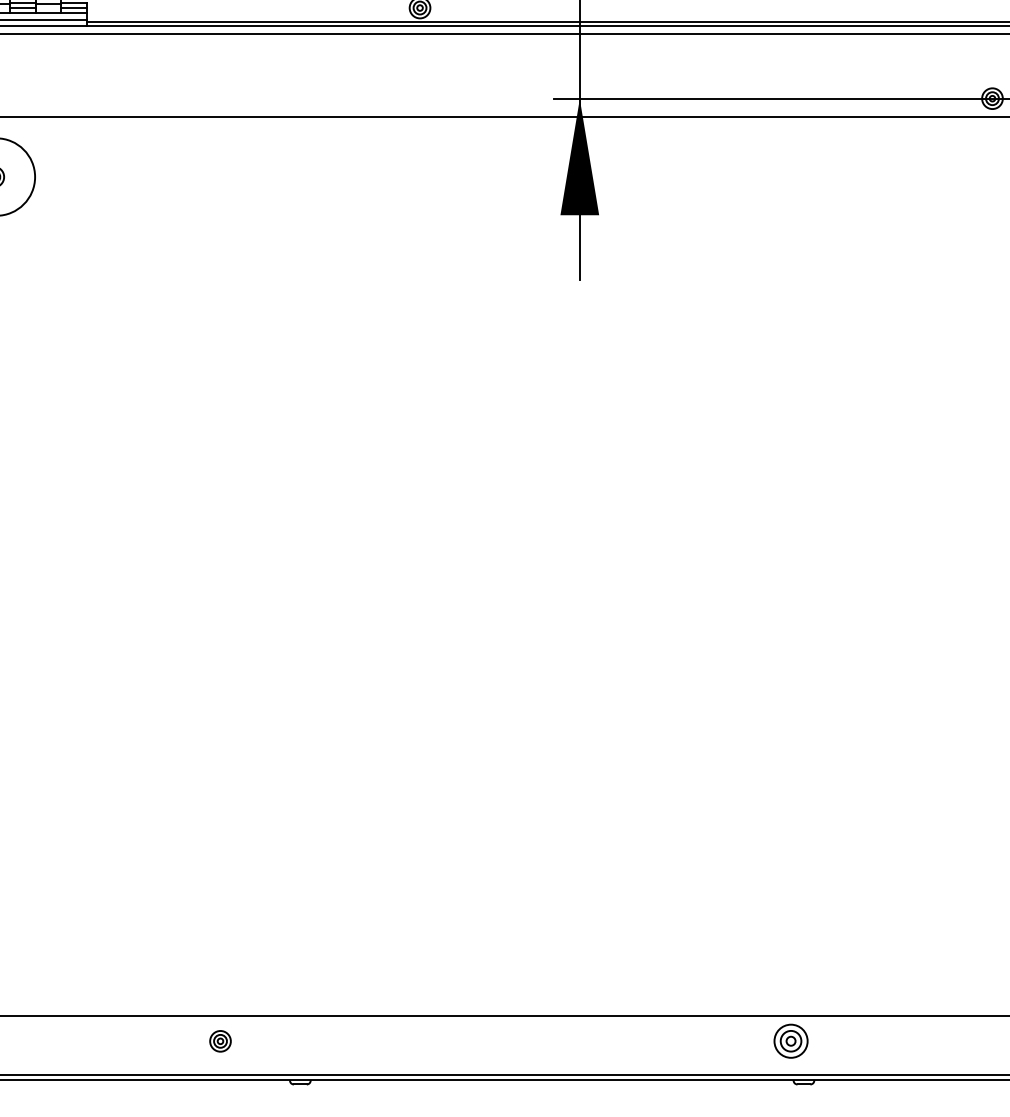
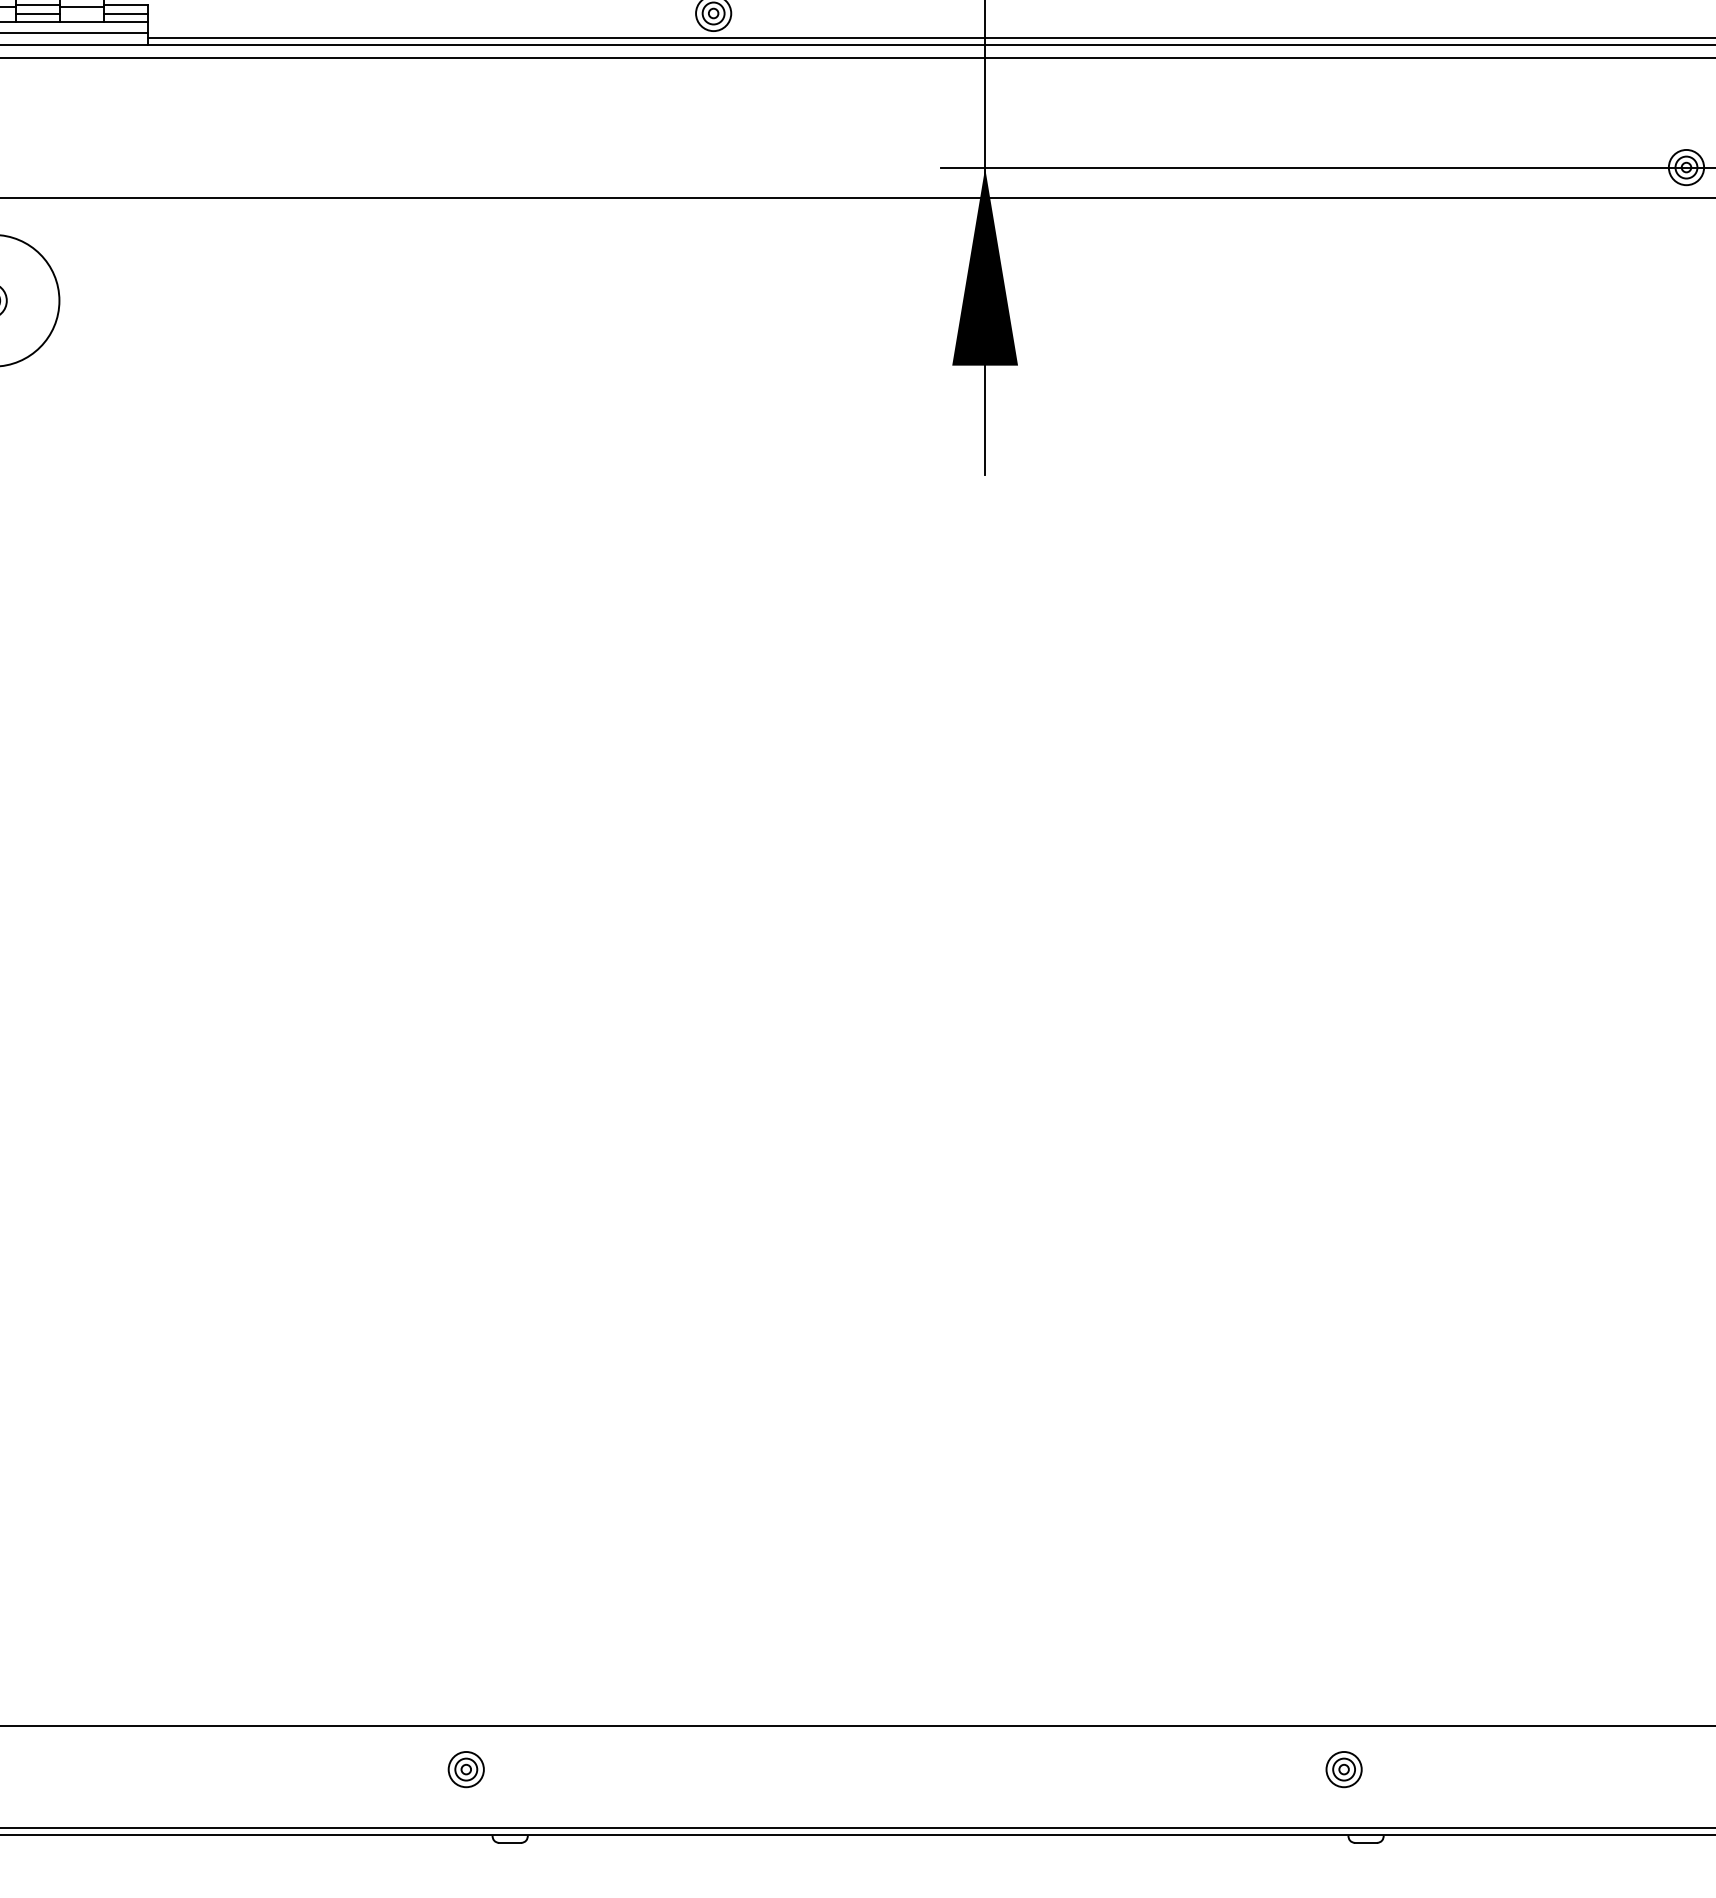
part: (220, 1041) -> (466, 1769), moved
part: (790, 1041) -> (1343, 1769), size x0.62

